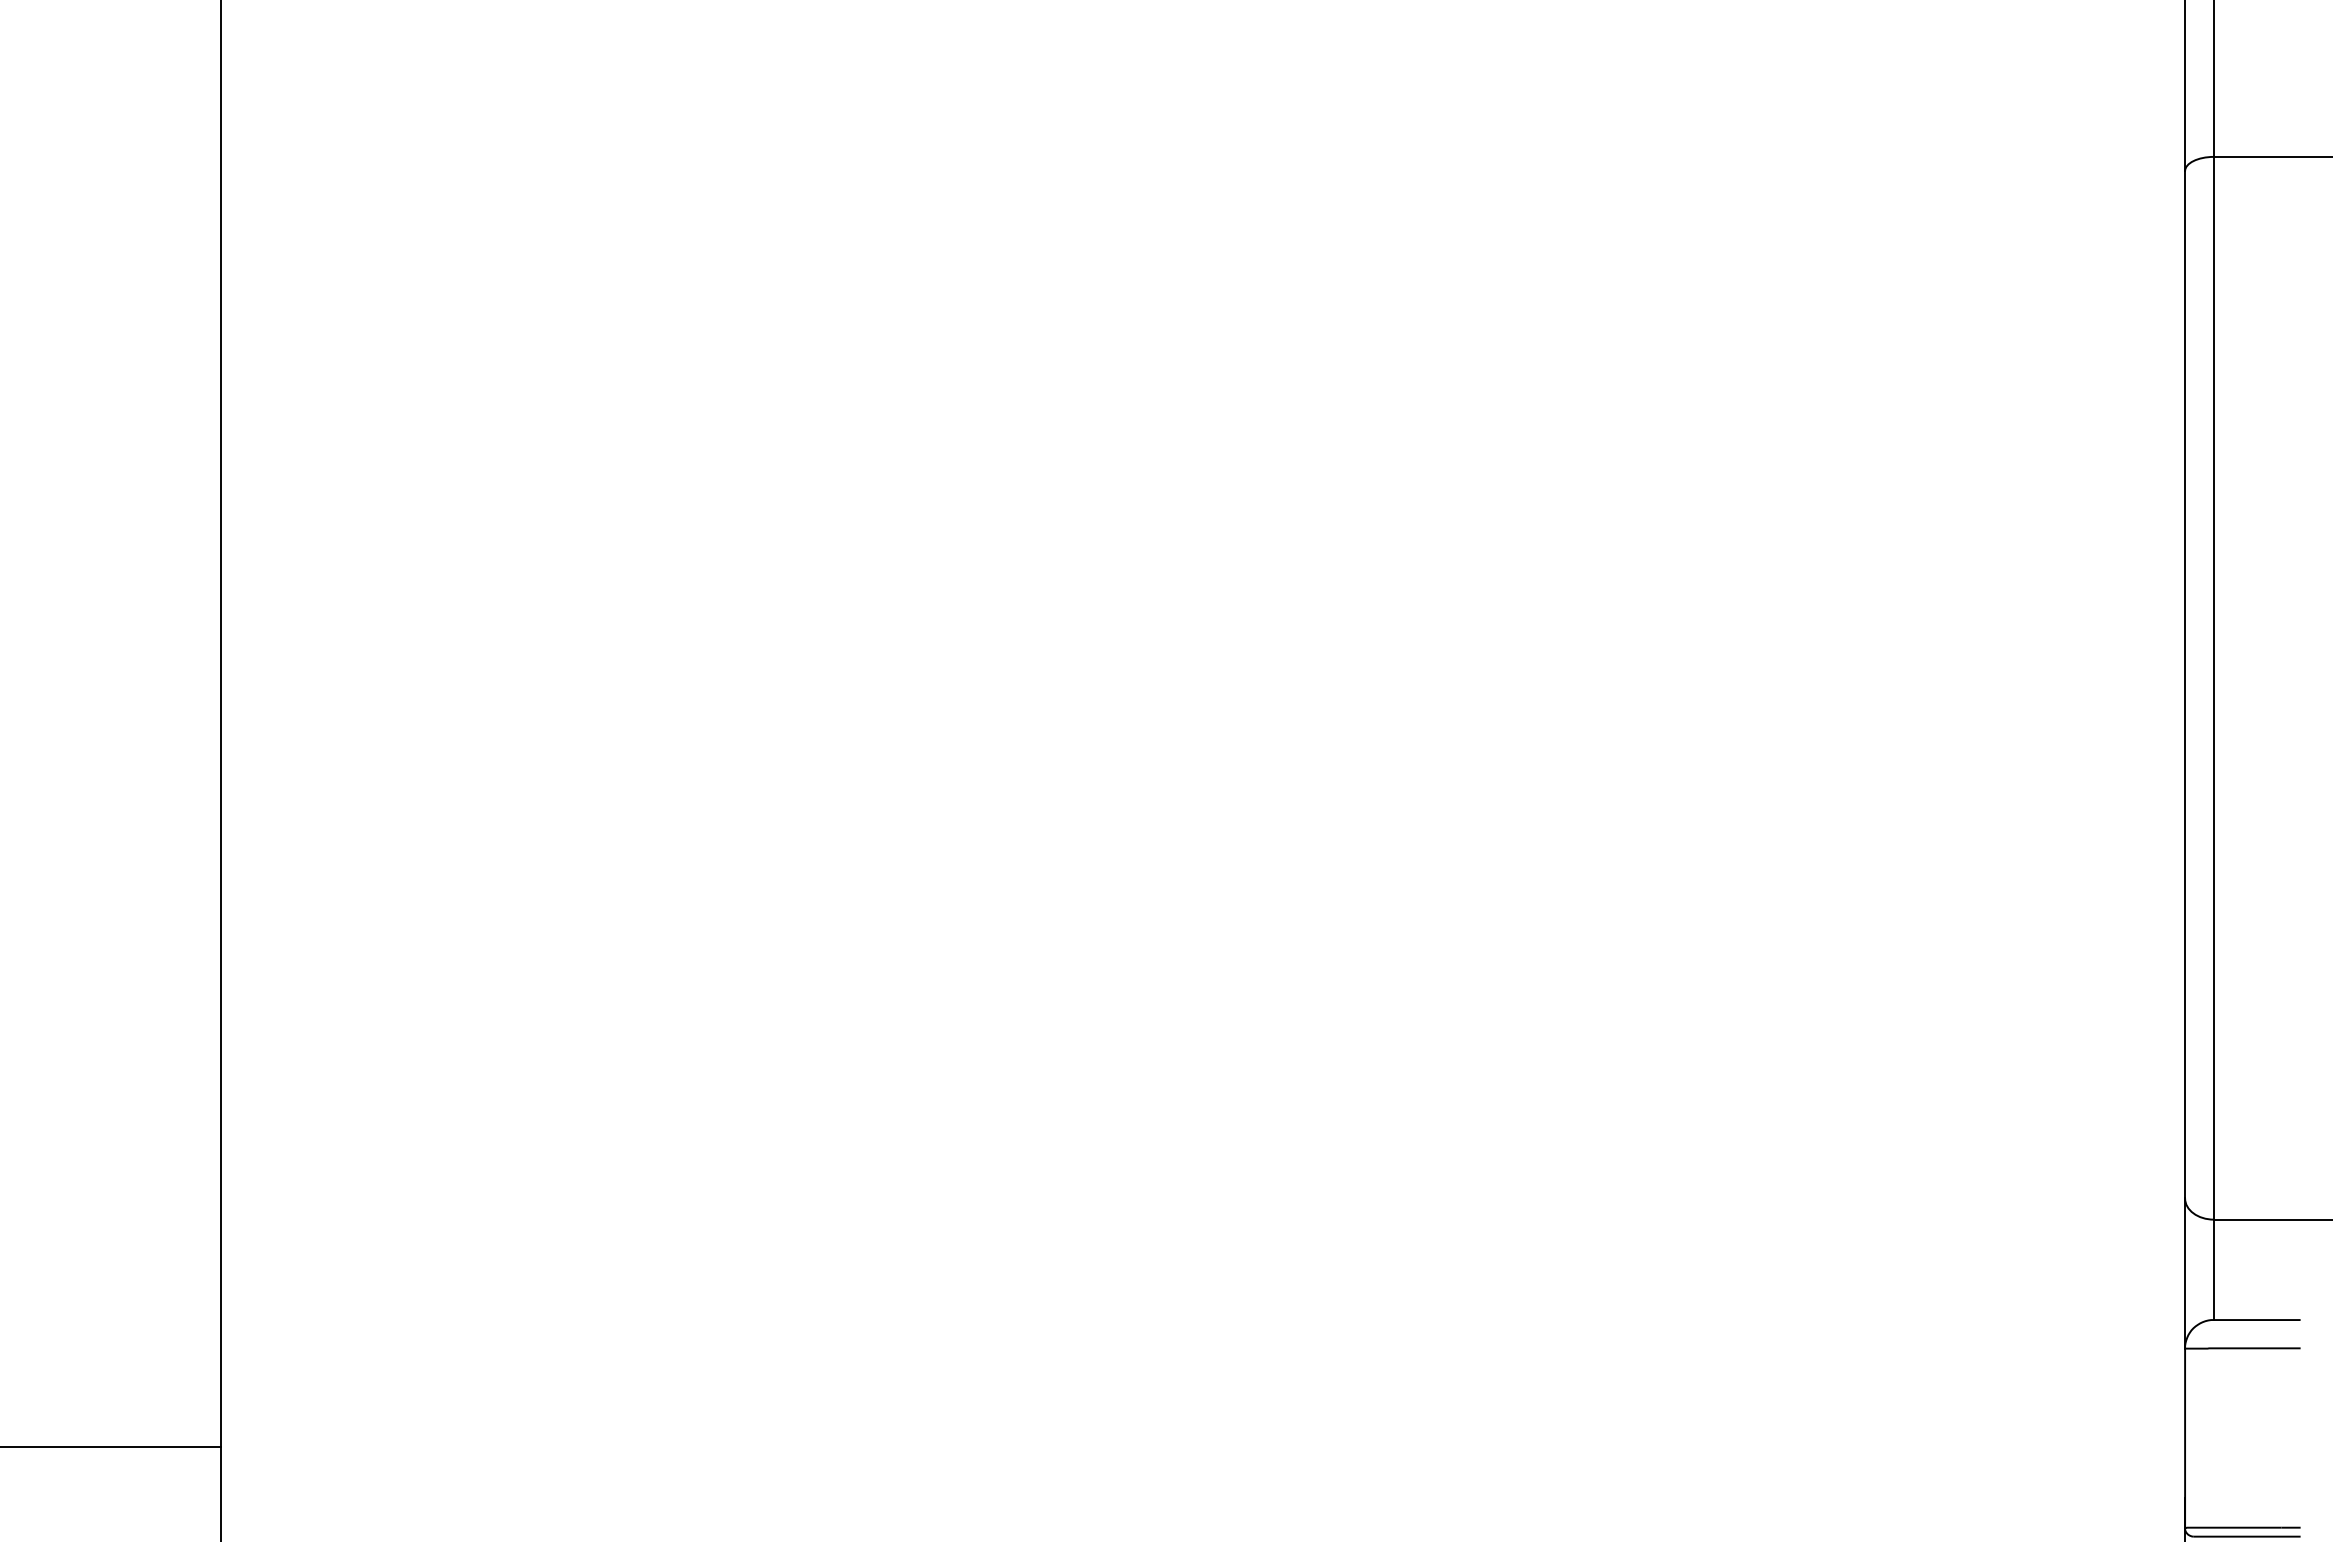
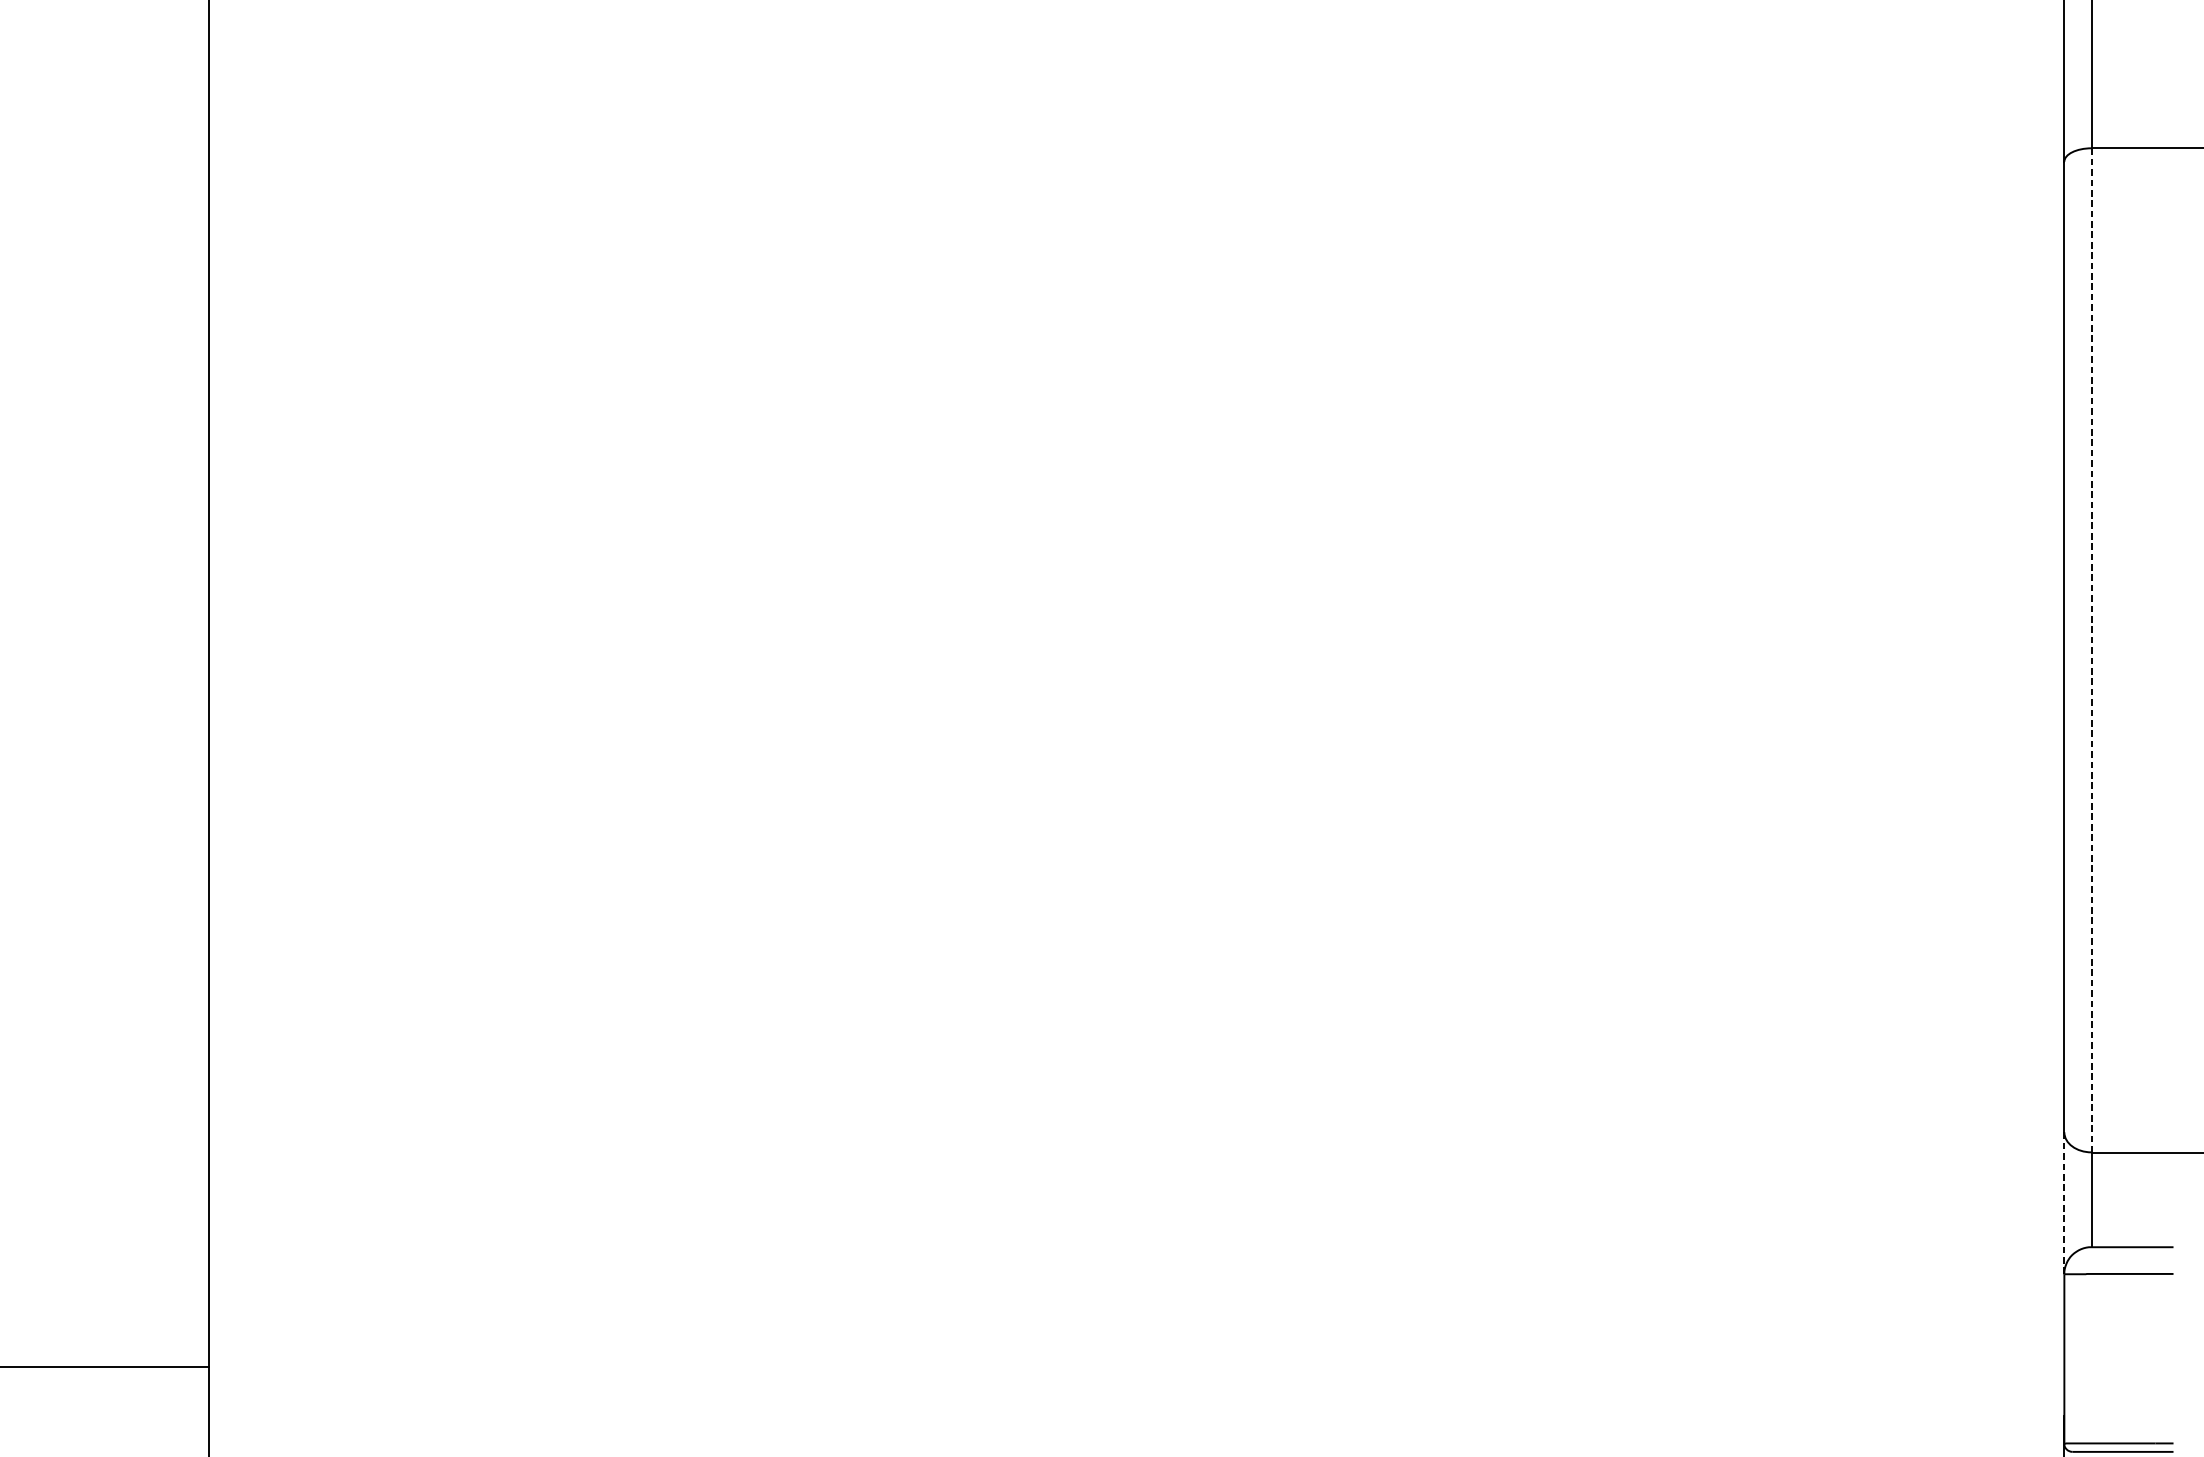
line: (2213, 688) -> (2091, 650), solid -> dashed
line: (2185, 1274) -> (2064, 1204), solid -> dashed

